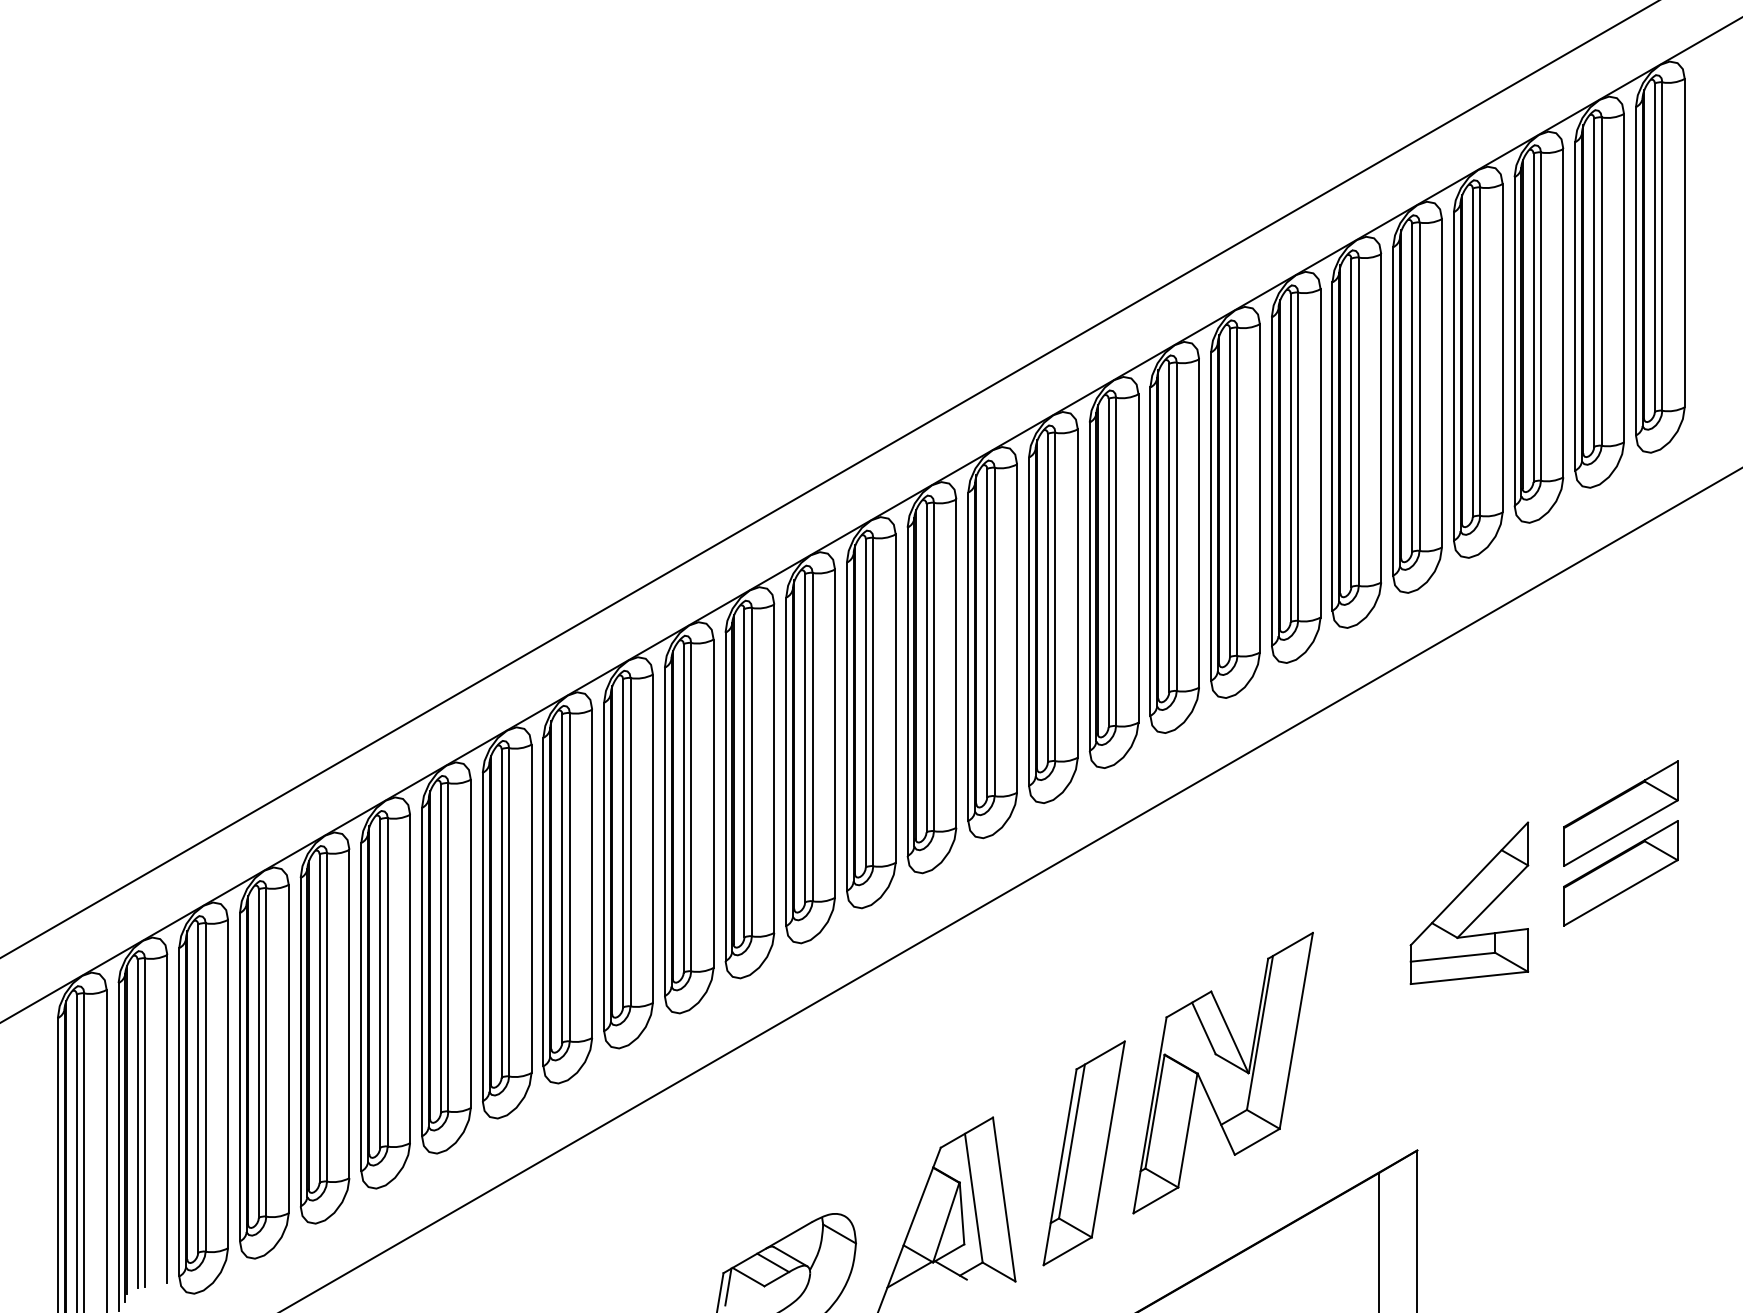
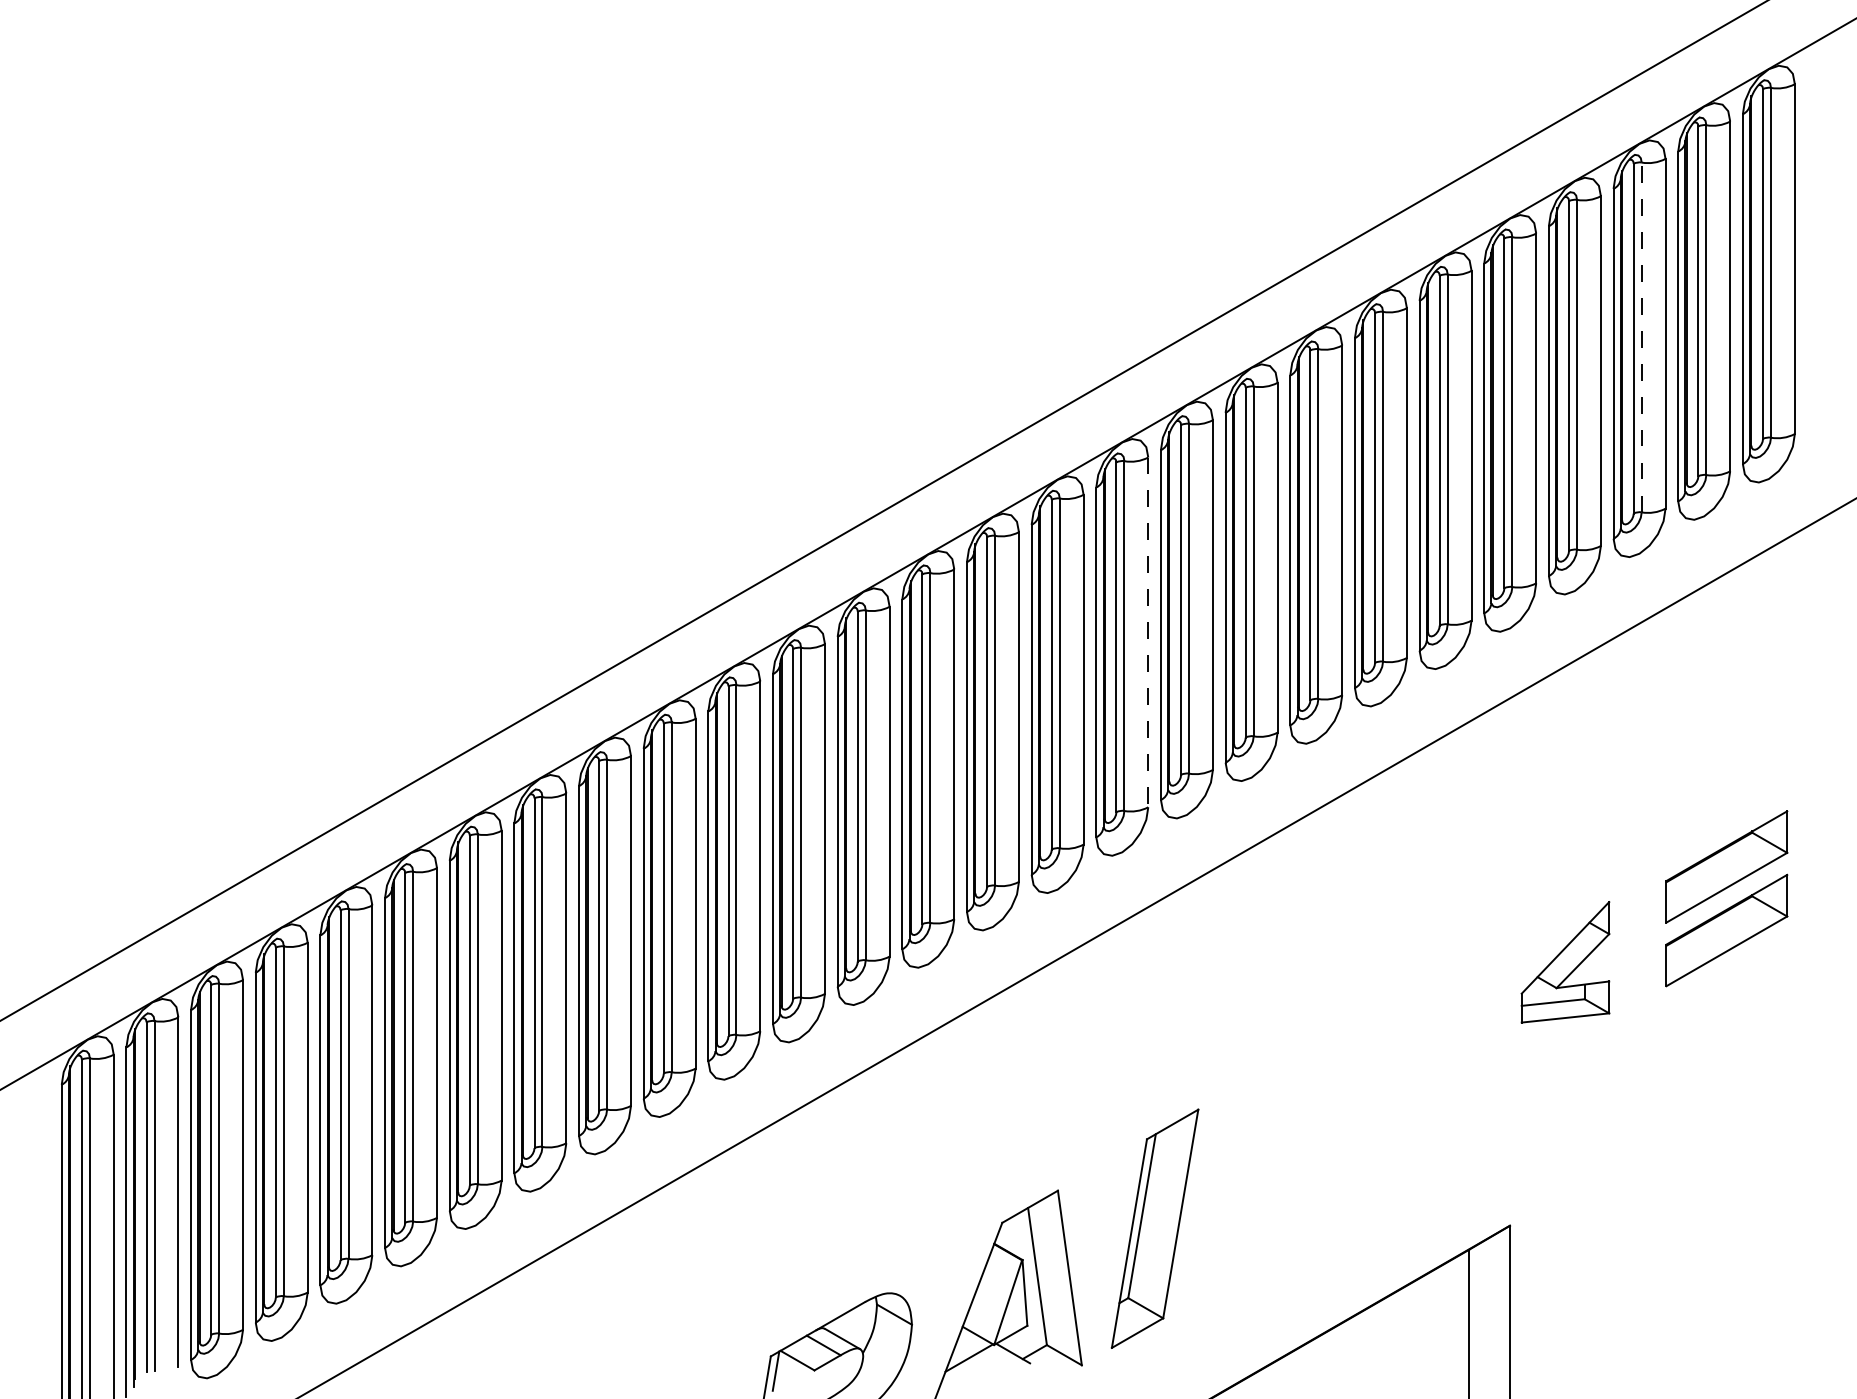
line: (1540, 316) -> (1641, 337), solid -> dashed
line: (1077, 594) -> (1147, 633), solid -> dashed
part: (1469, 902) -> (1565, 961), size x0.7
part: (1222, 1073) -> (1302, 1143), removed

